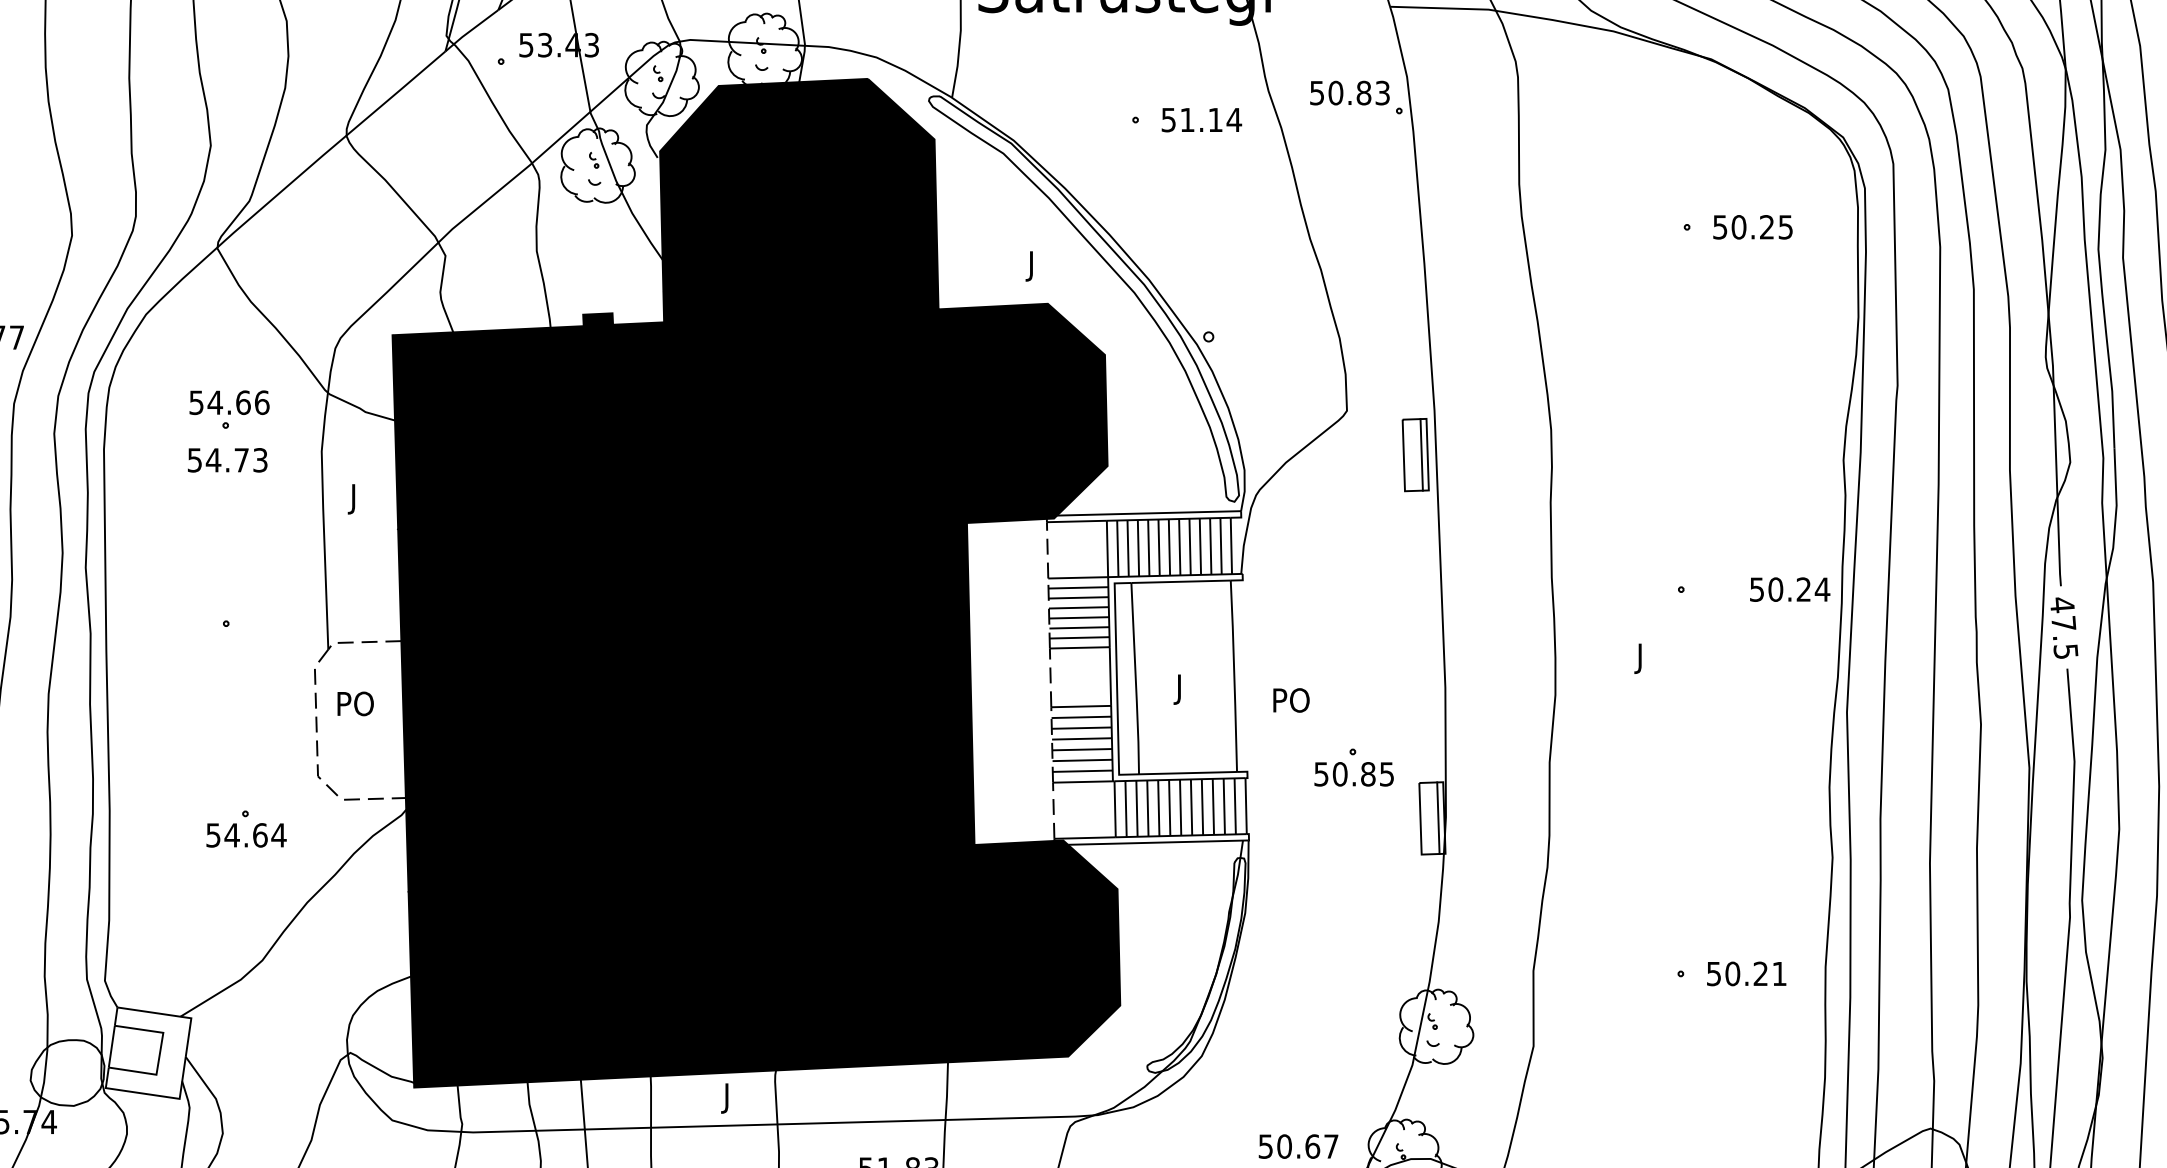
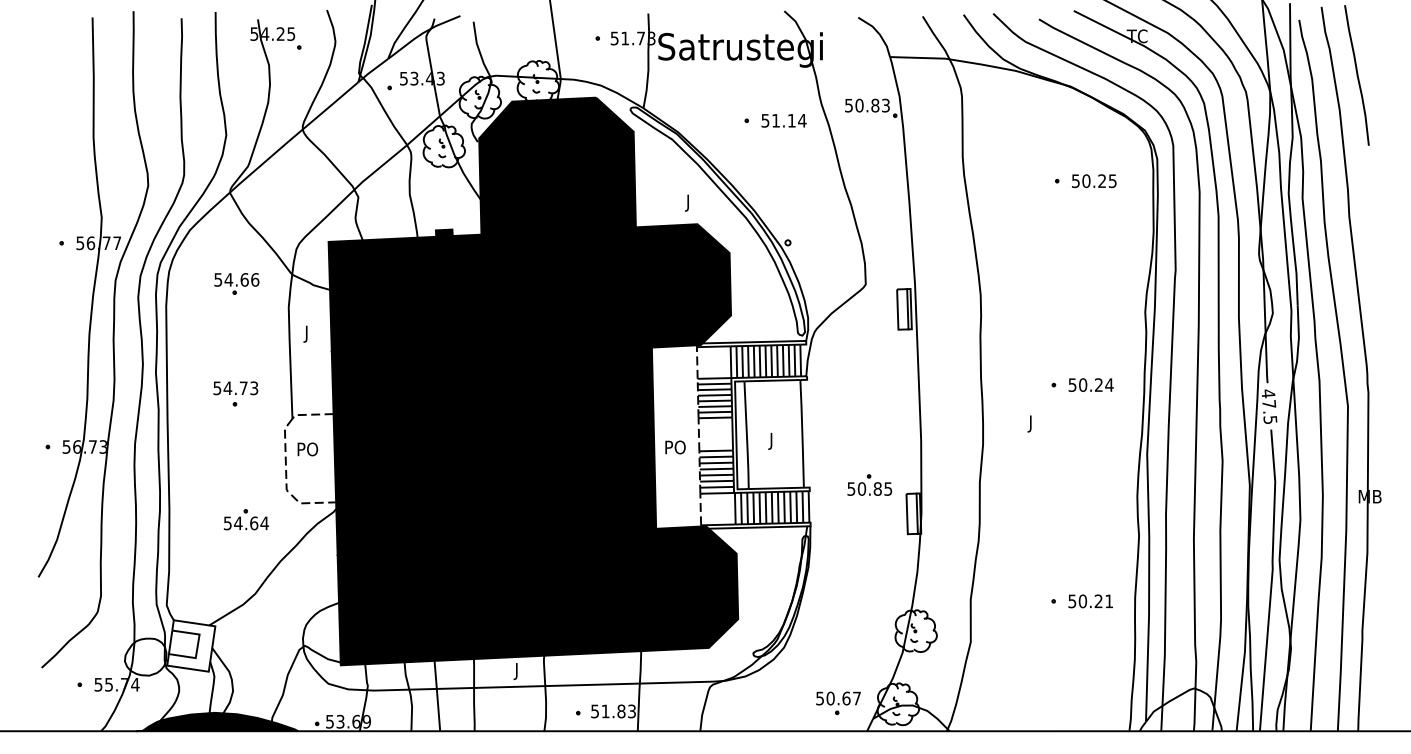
text: (227, 460) -> (235, 388), moved
text: (1788, 588) -> (1090, 384), moved
text: (1291, 700) -> (675, 447), moved

